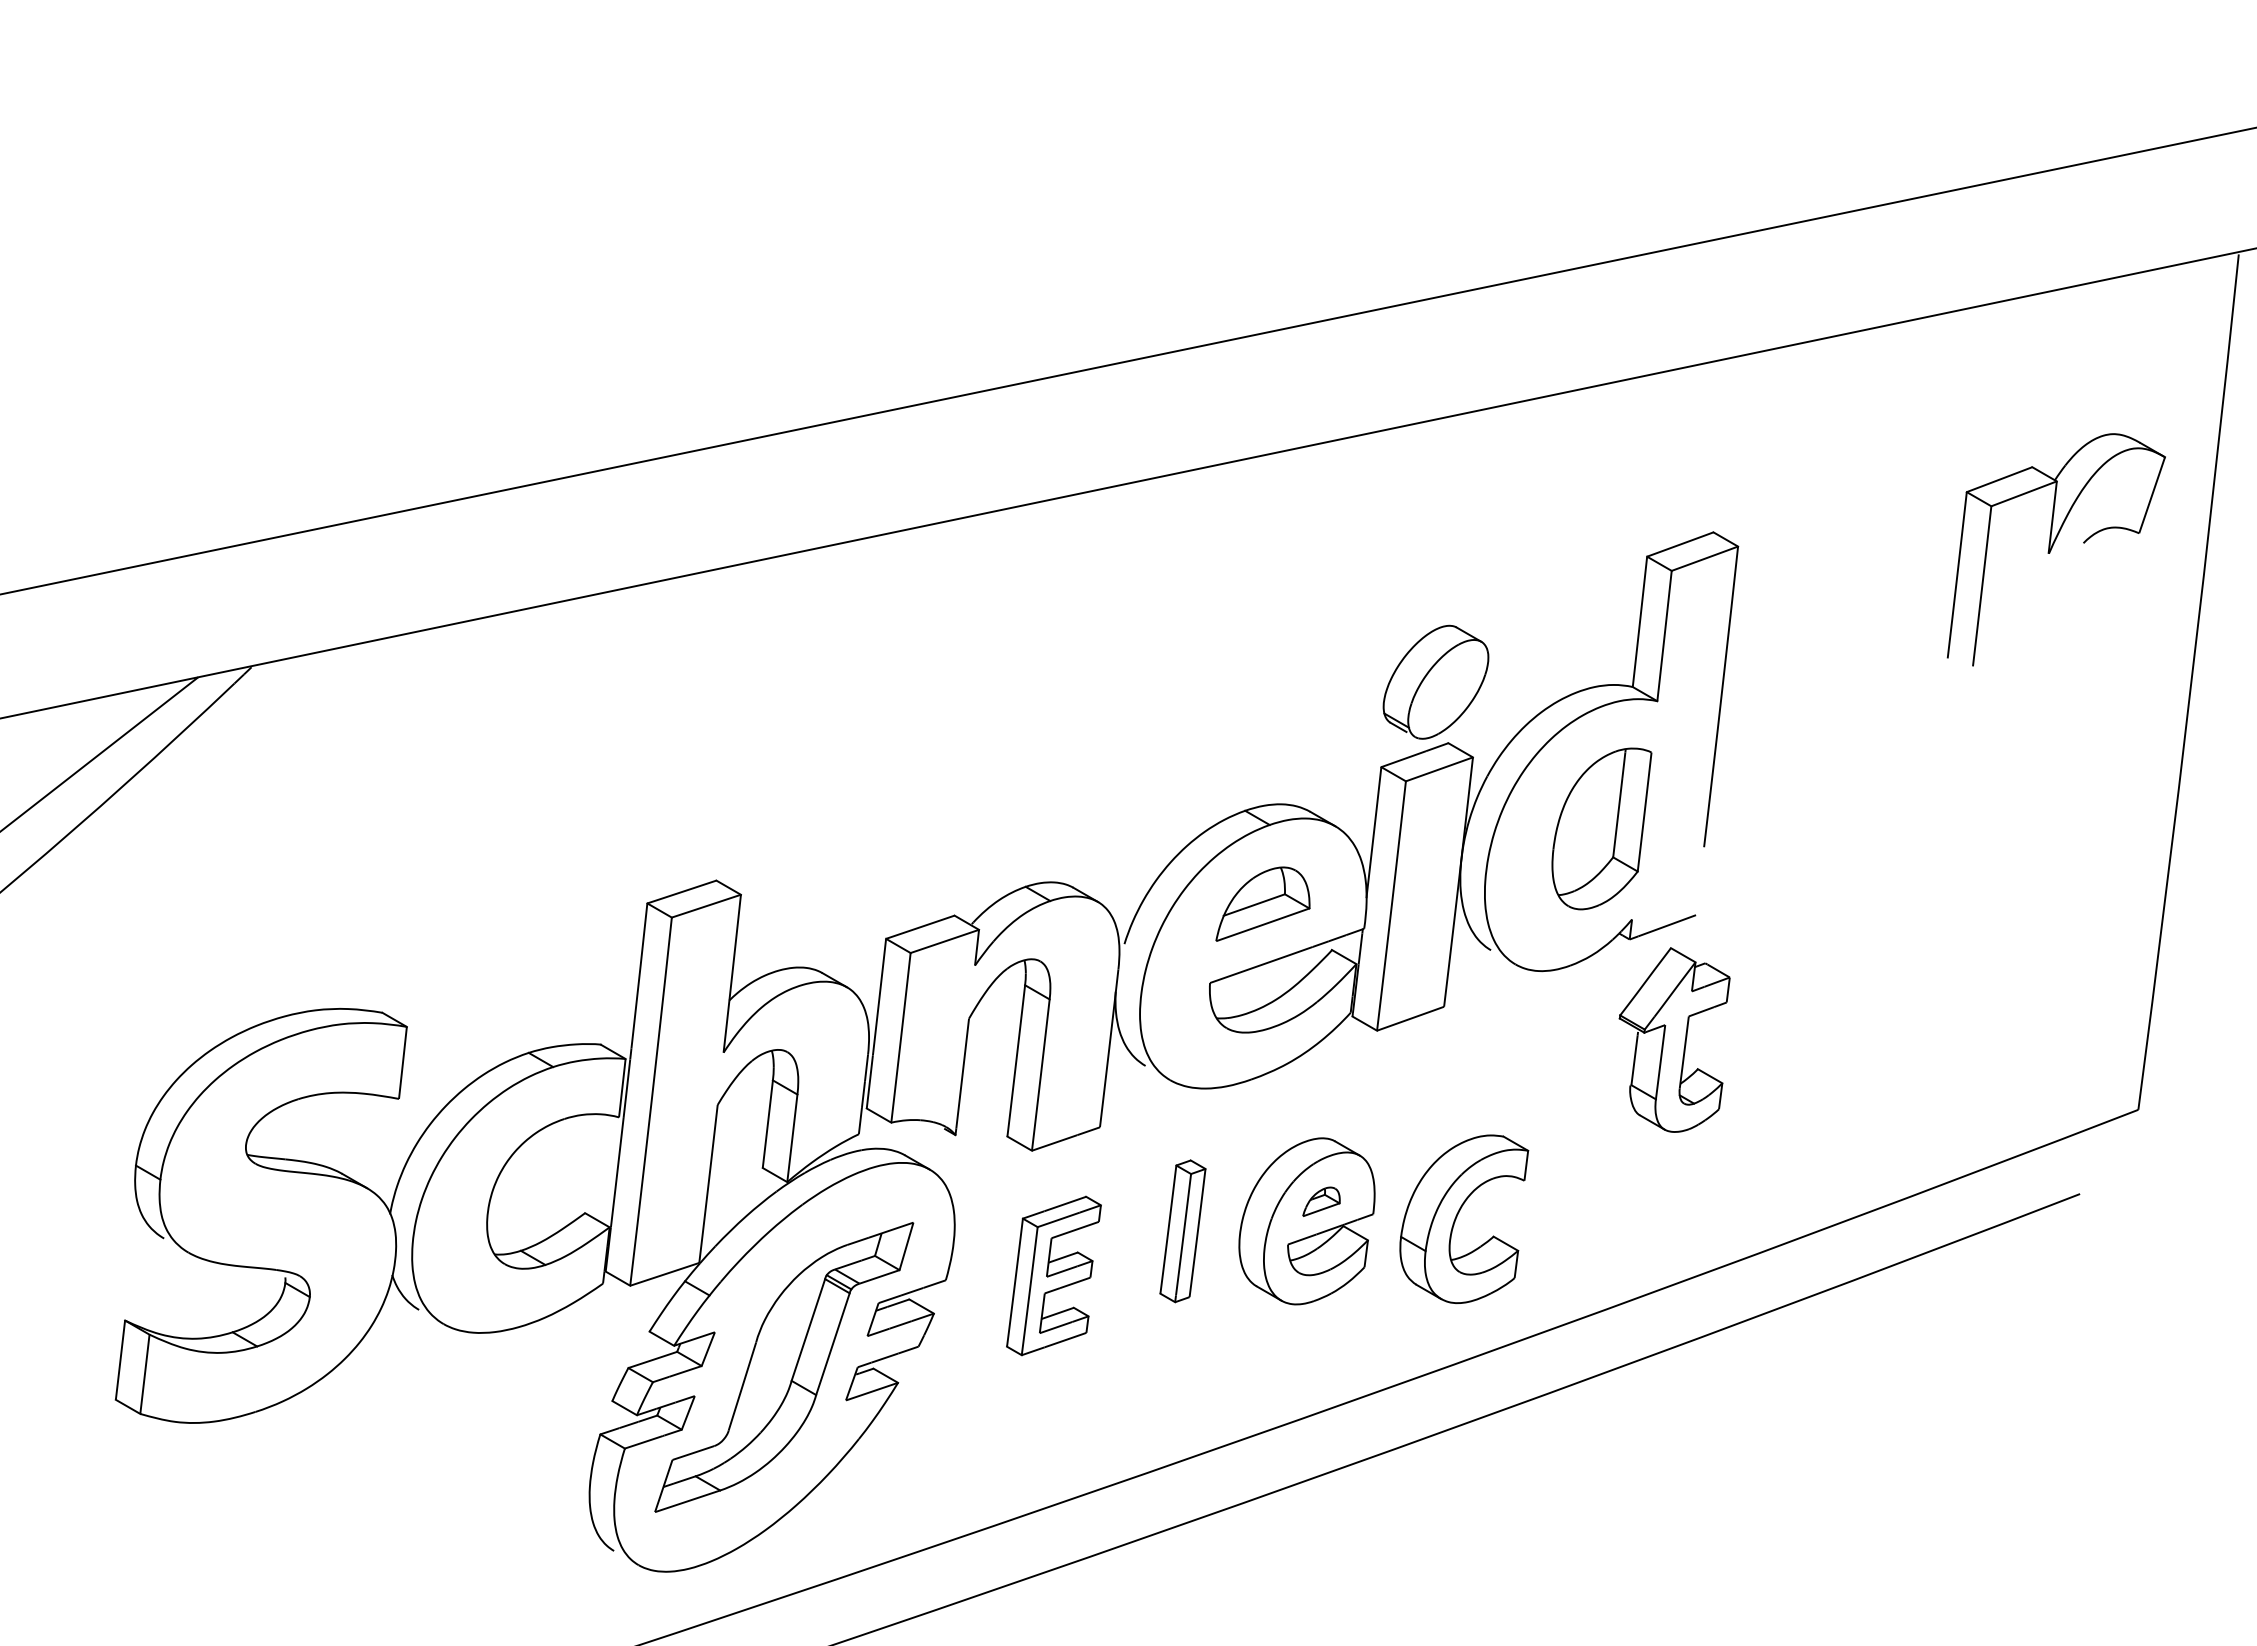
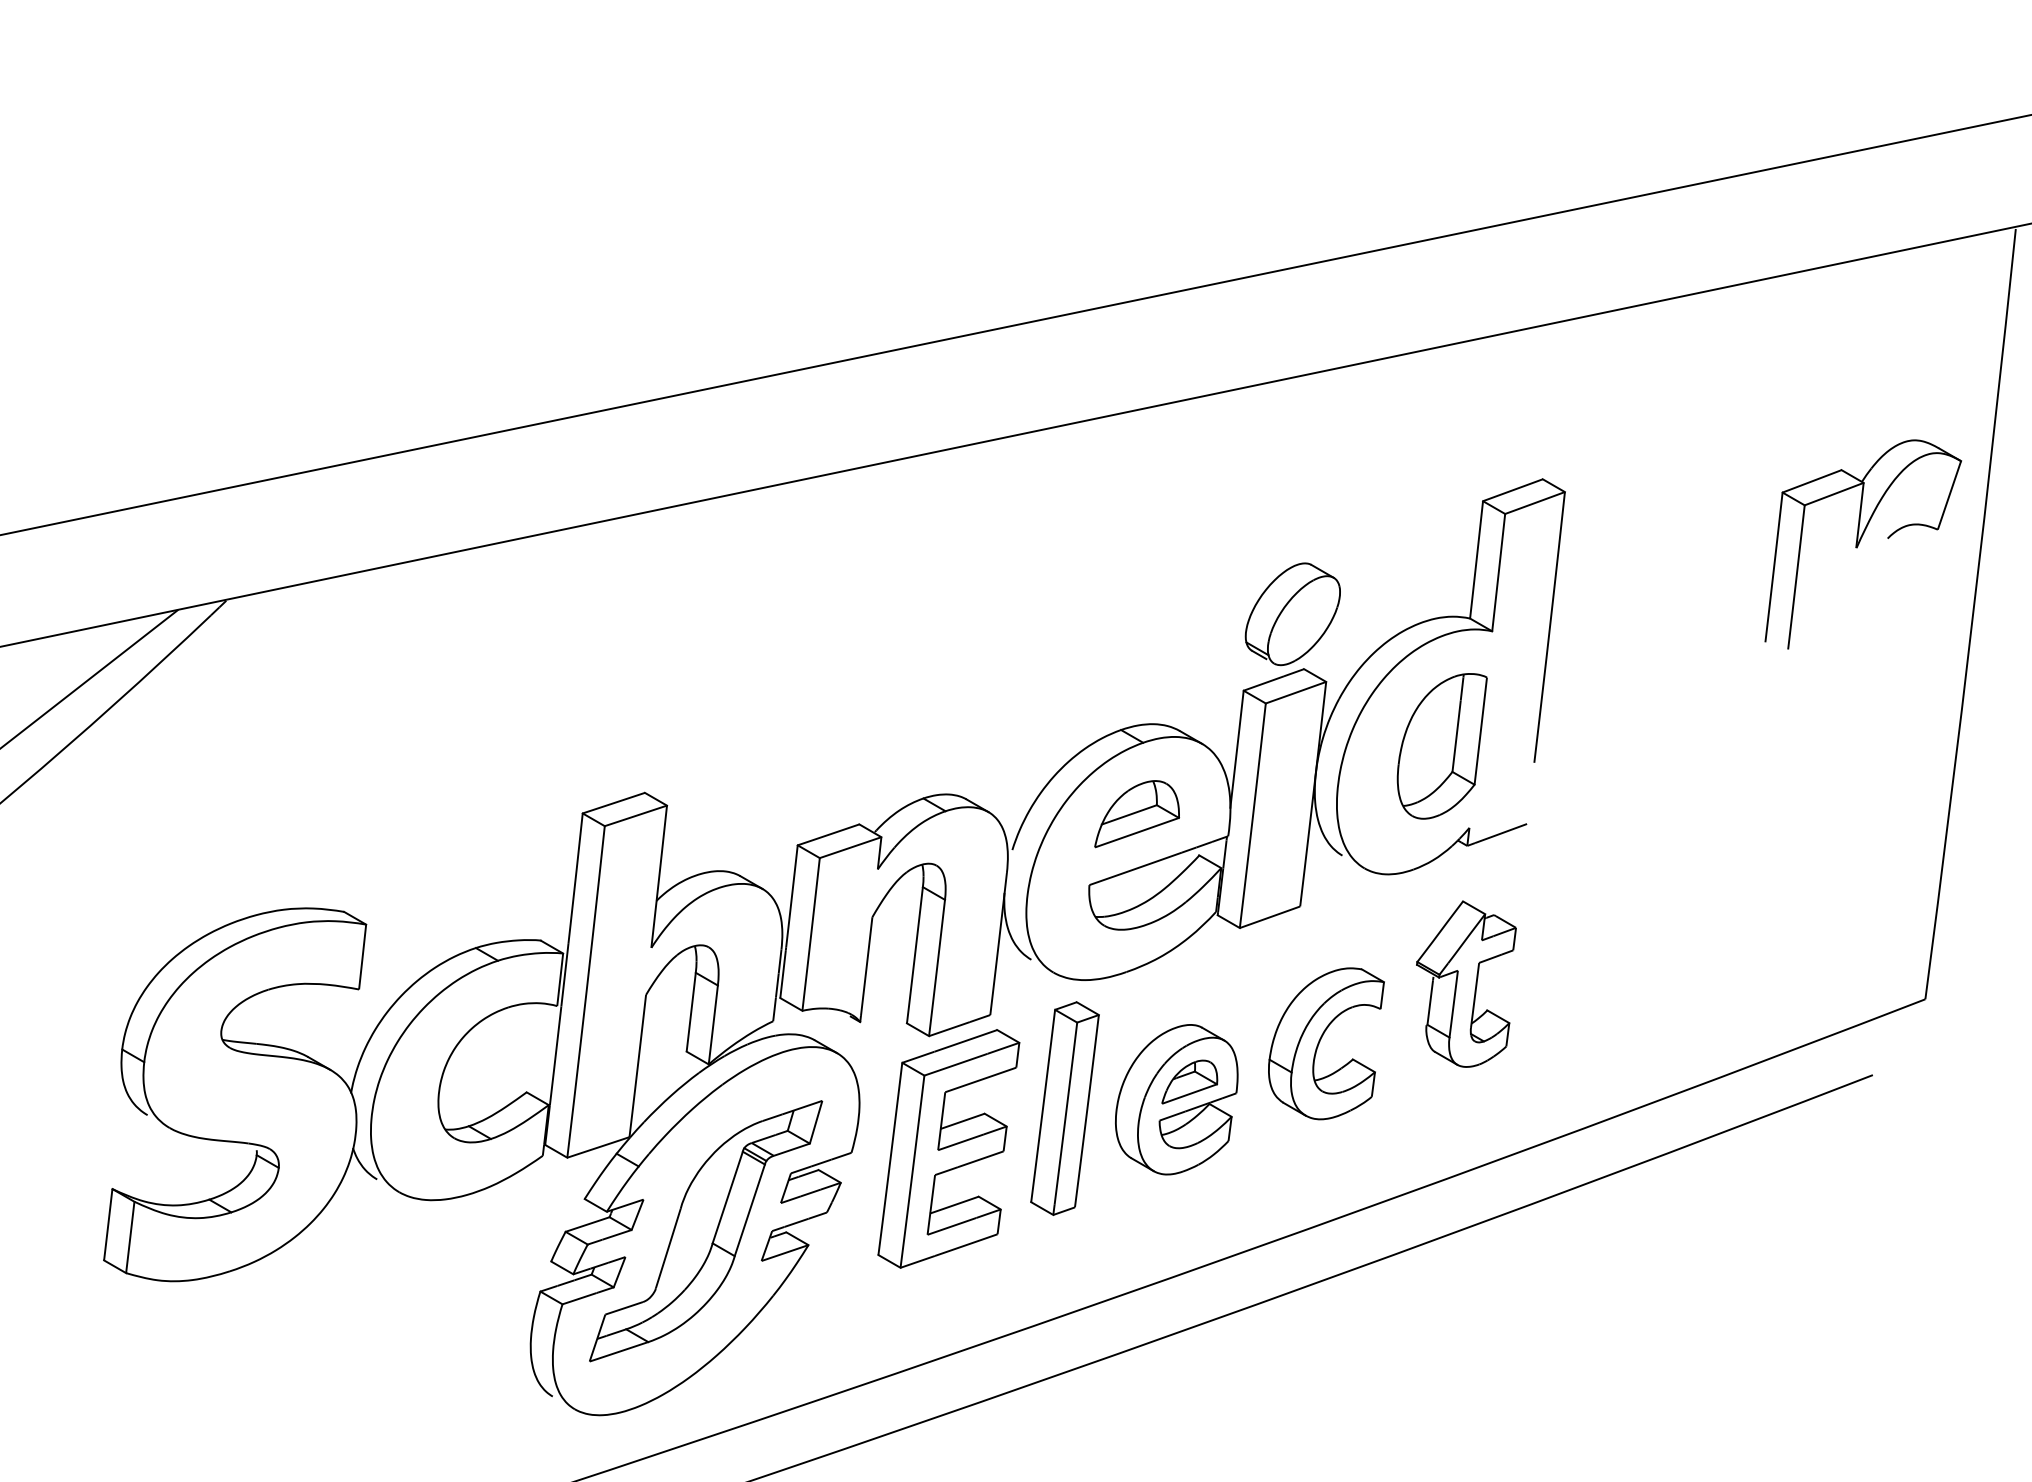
part: (2055, 549) -> (1862, 544), moved
part: (1674, 1039) -> (1466, 983), moved
part: (1321, 1201) -> (1189, 1081), size x1.67
part: (1457, 1217) -> (1320, 1042), moved
part: (1182, 1231) -> (1064, 1108), size x1.67
part: (1053, 1275) -> (948, 1148), size x1.67

